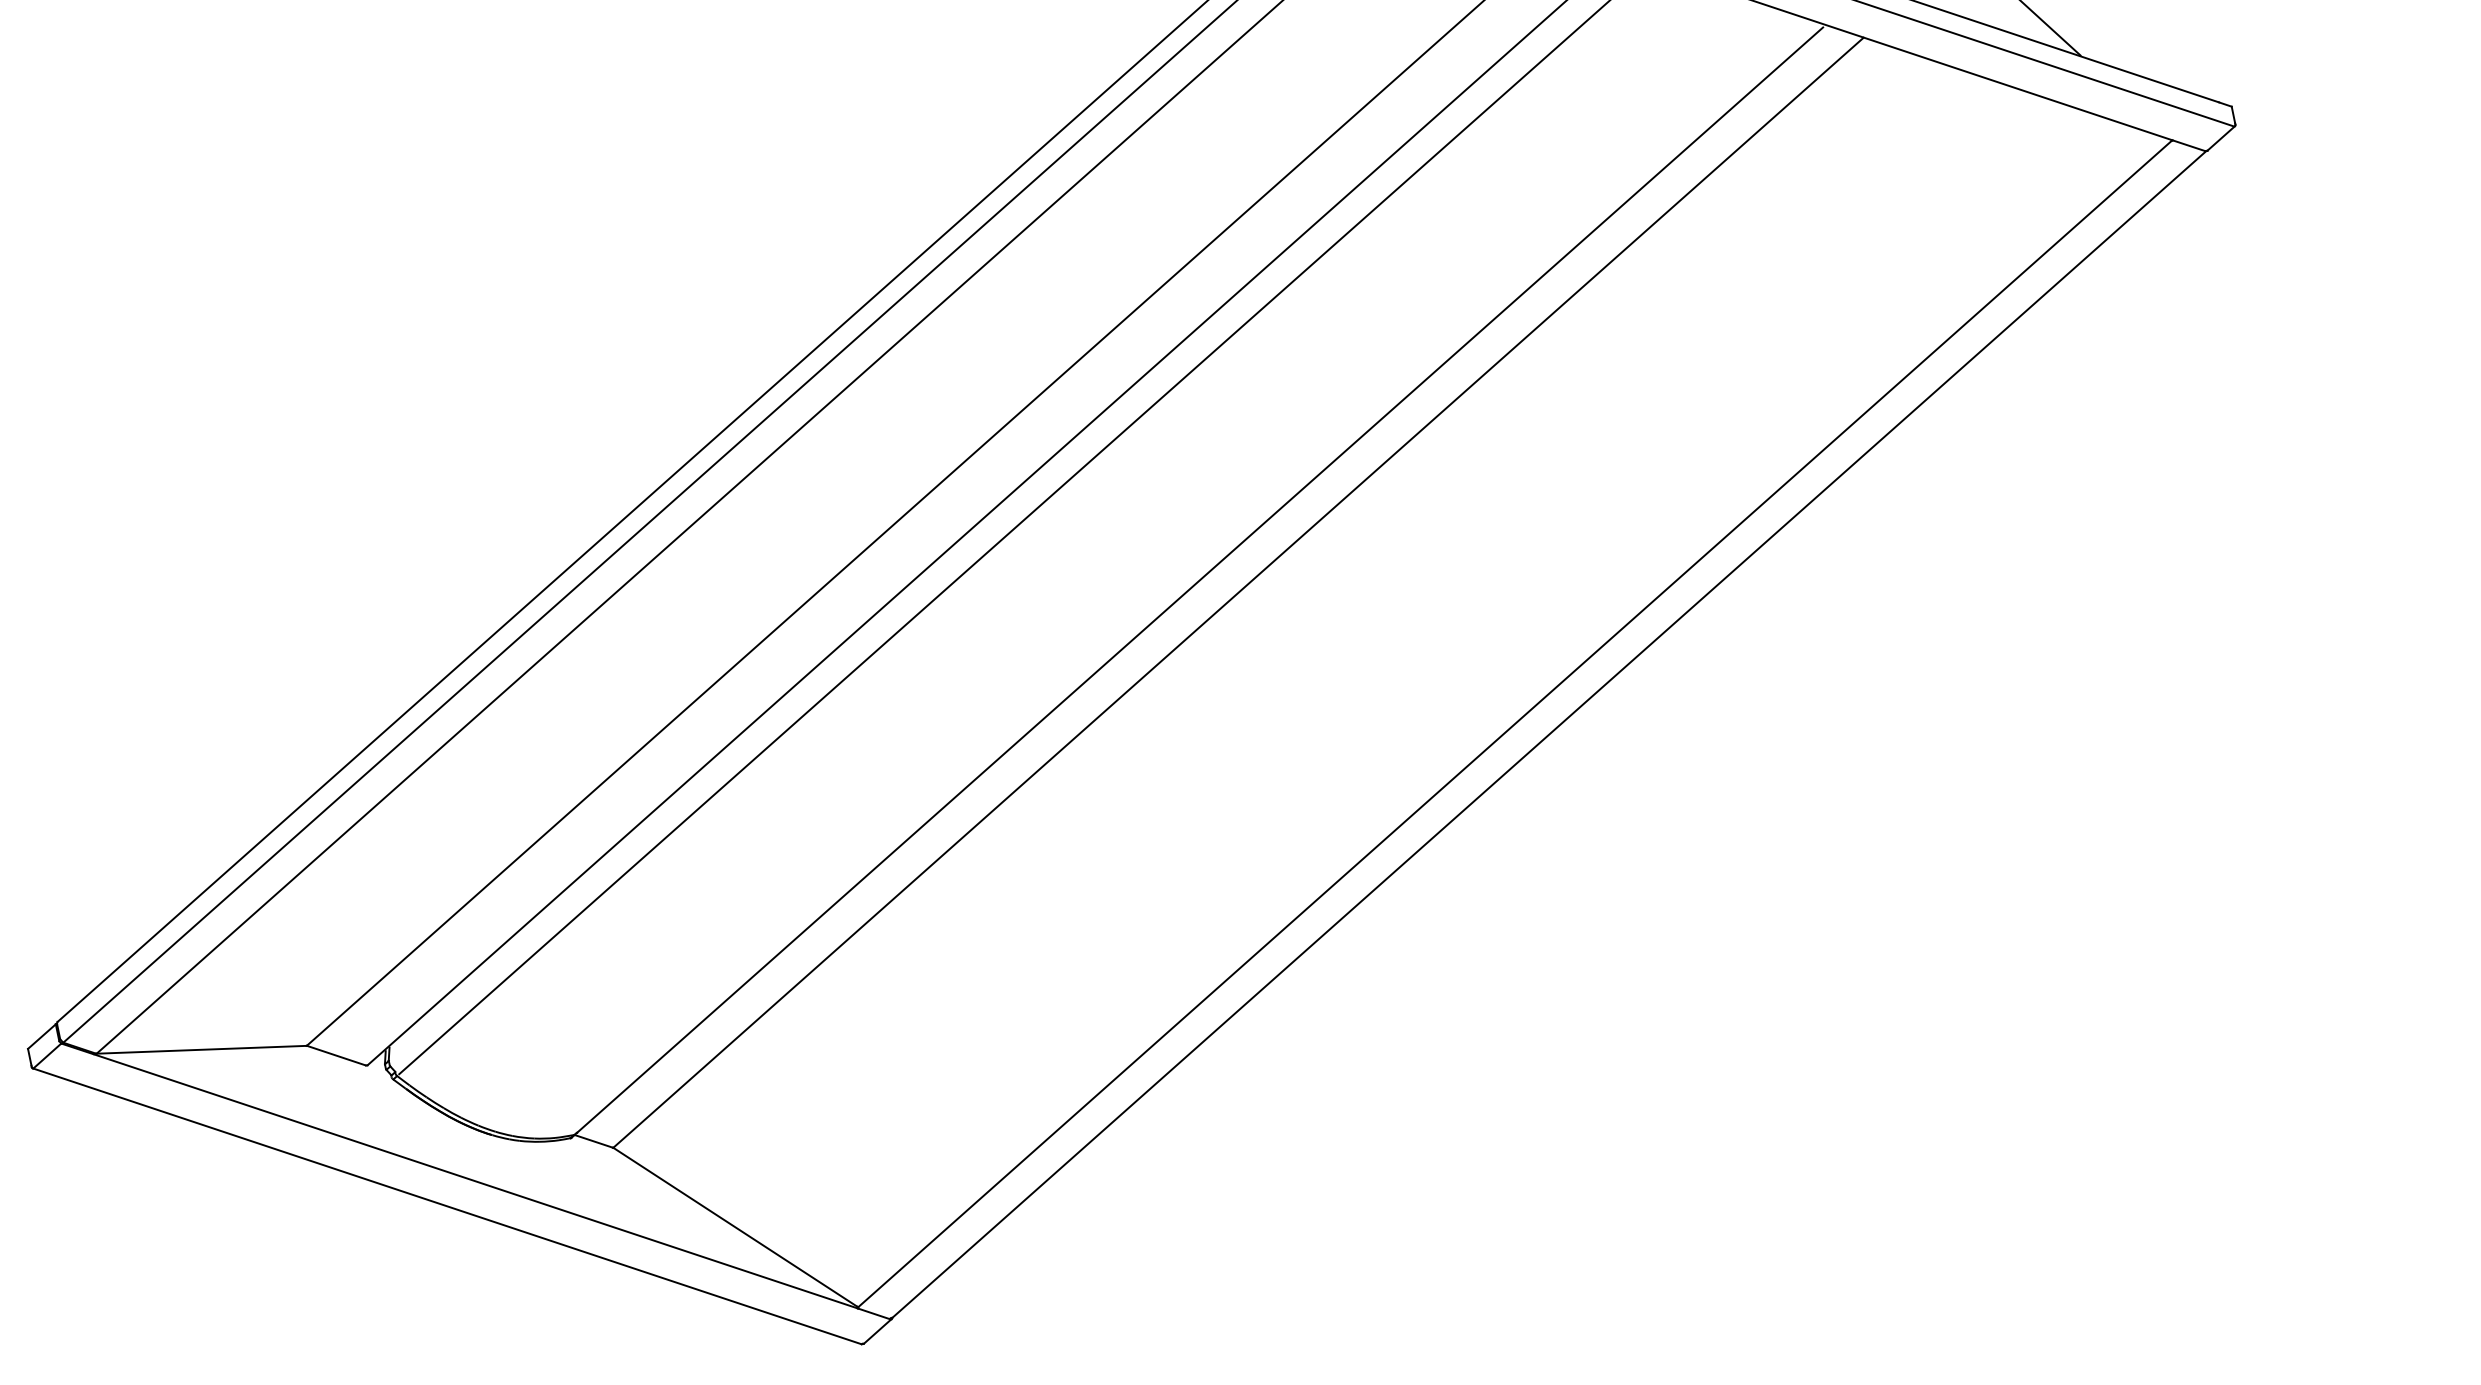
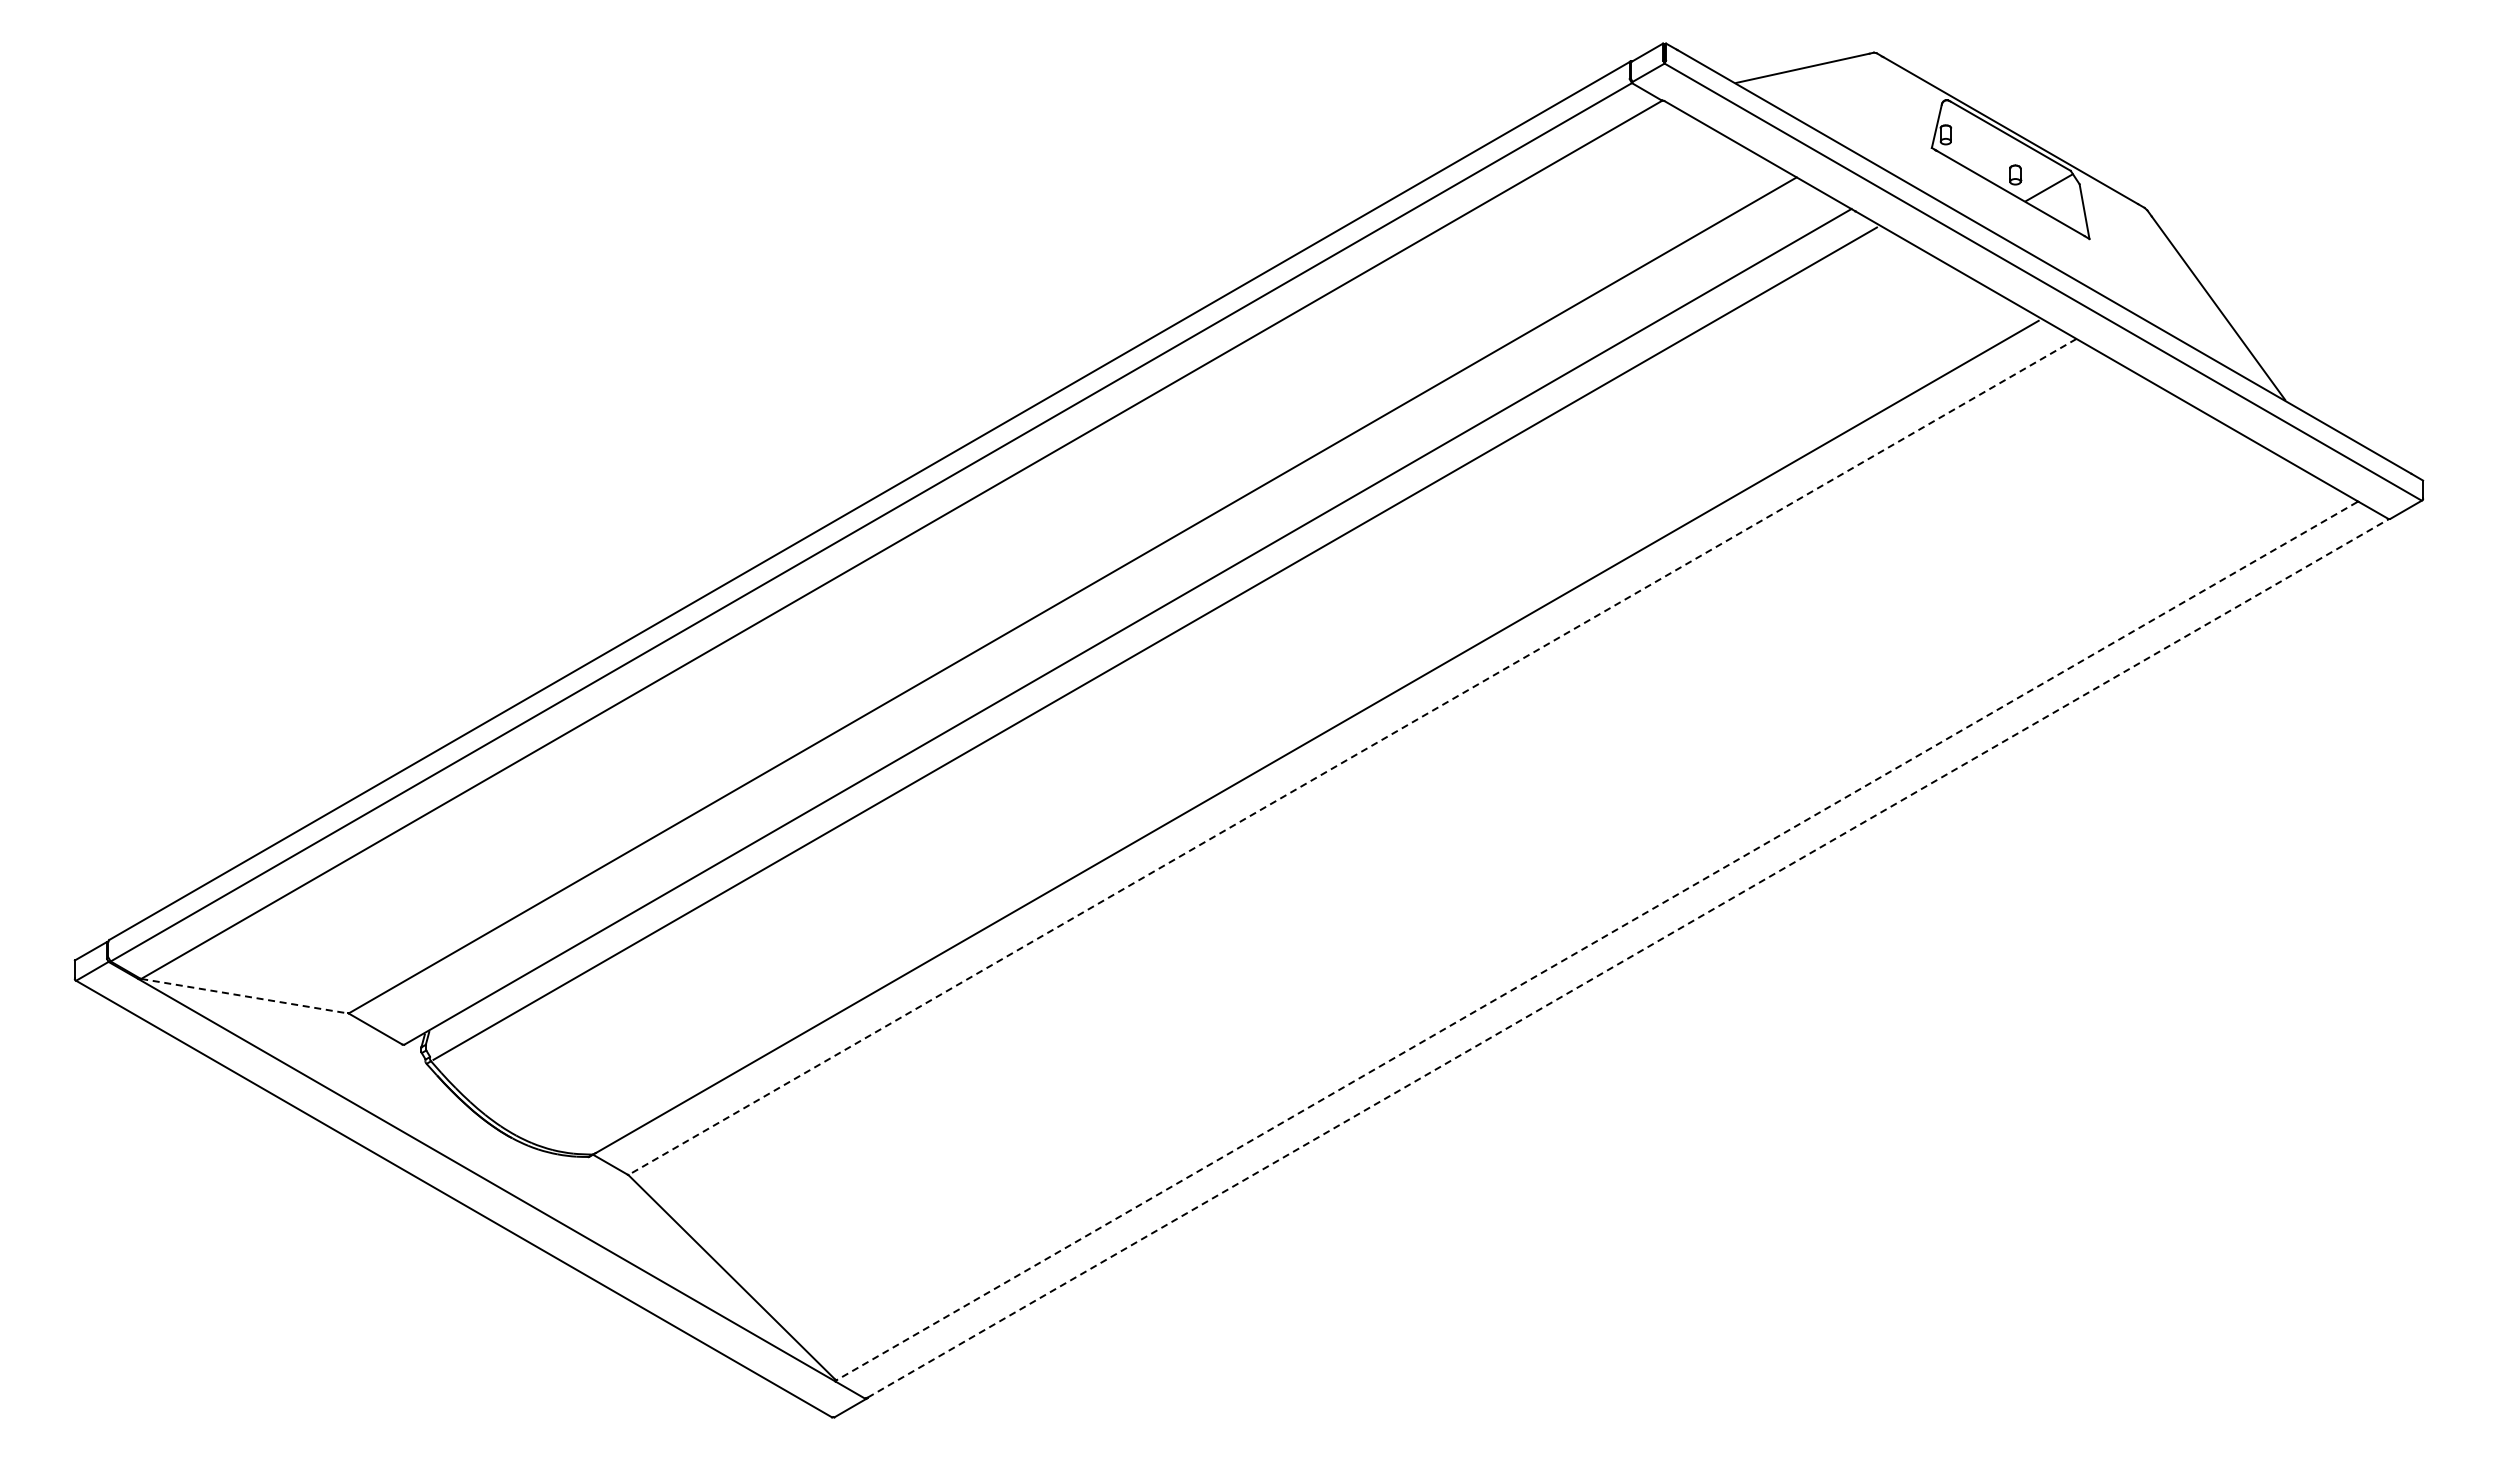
line: (1237, 593) -> (1351, 757), solid -> dashed
line: (1514, 724) -> (1596, 941), solid -> dashed
line: (1549, 734) -> (1628, 958), solid -> dashed
line: (201, 1050) -> (244, 996), solid -> dashed

